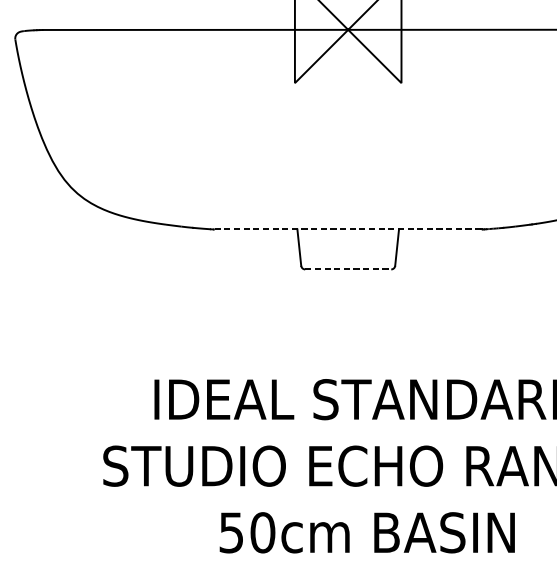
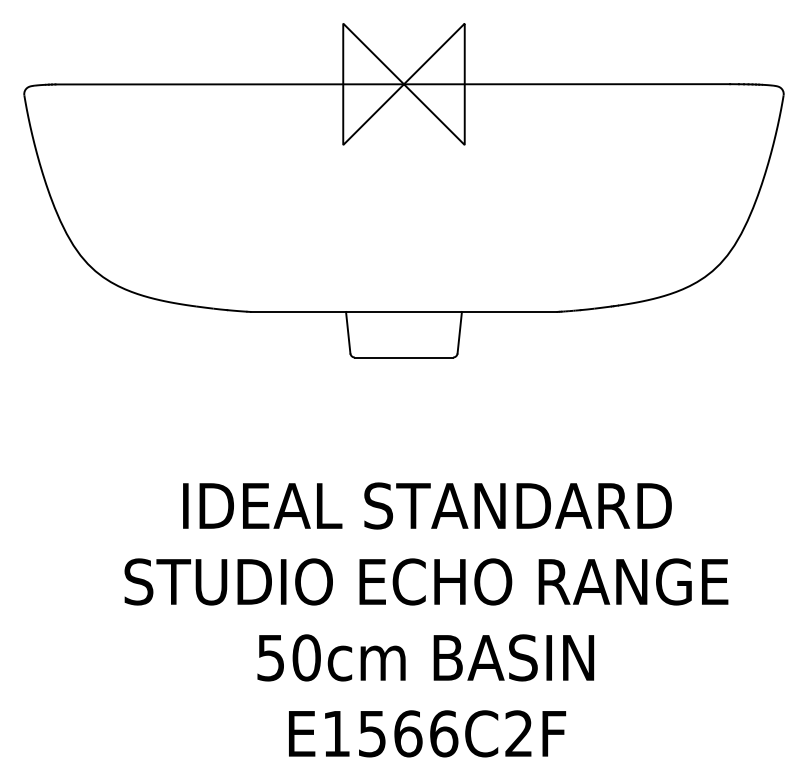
line: (347, 229) -> (403, 311), dashed -> solid
line: (348, 269) -> (404, 357), dashed -> solid

